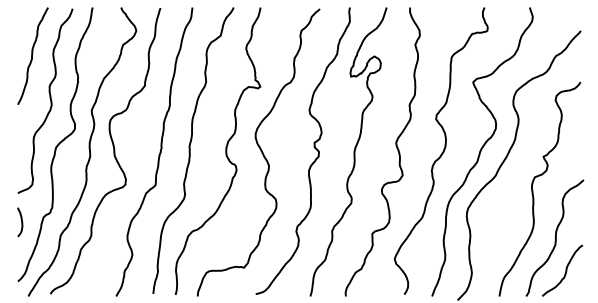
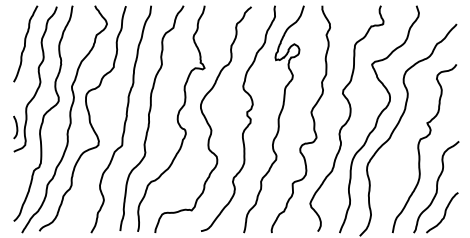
curve: (21, 222) -> (16, 127), moved

